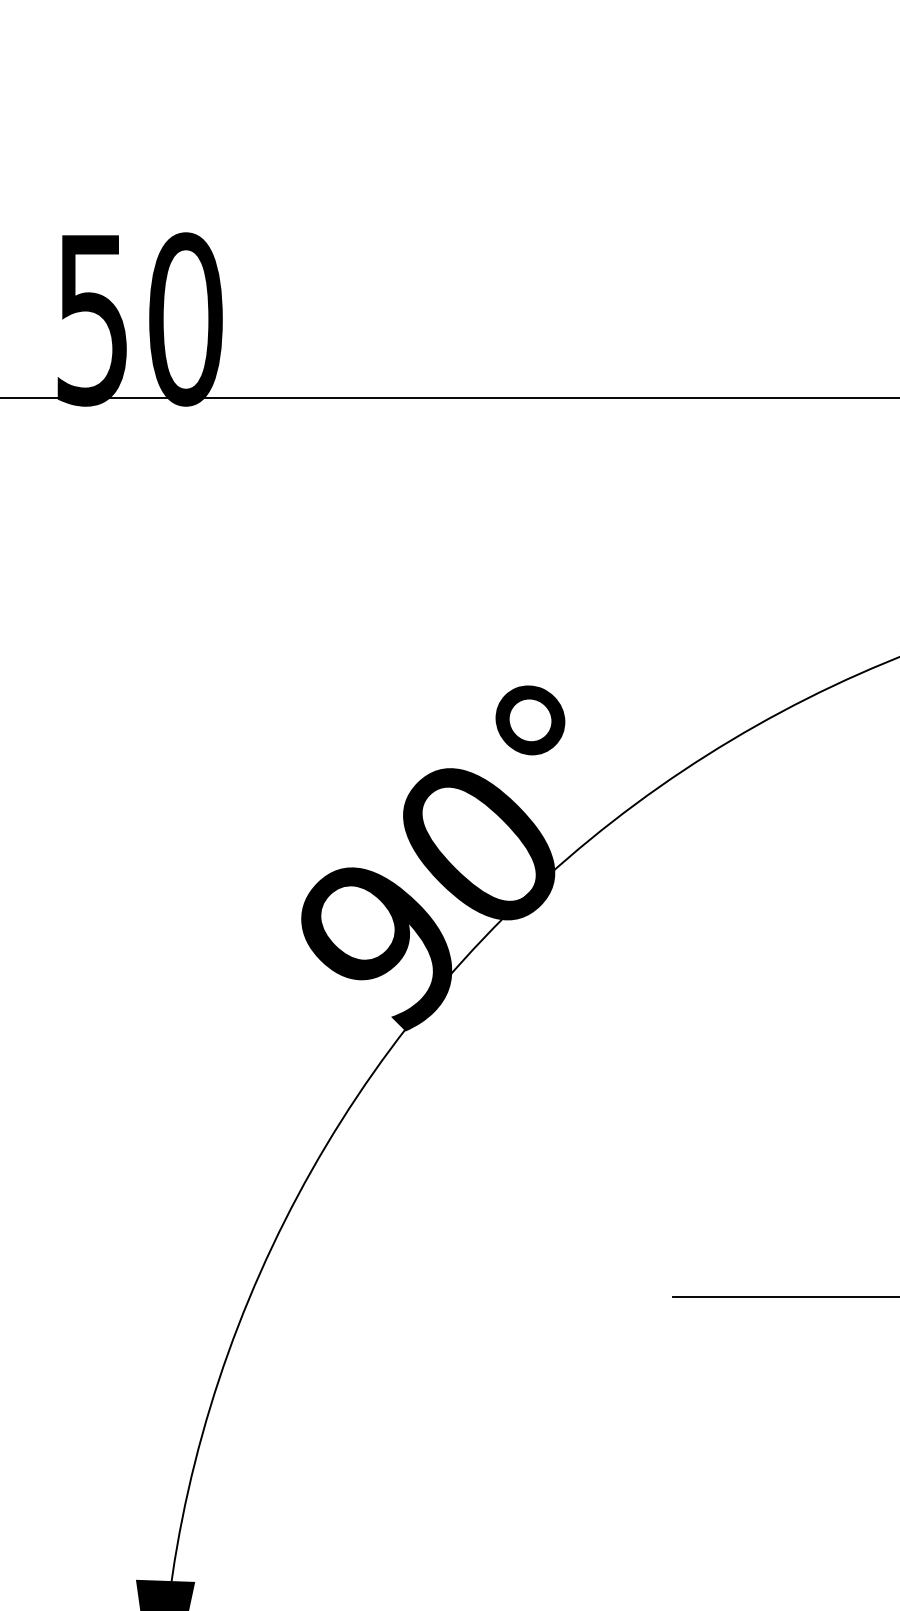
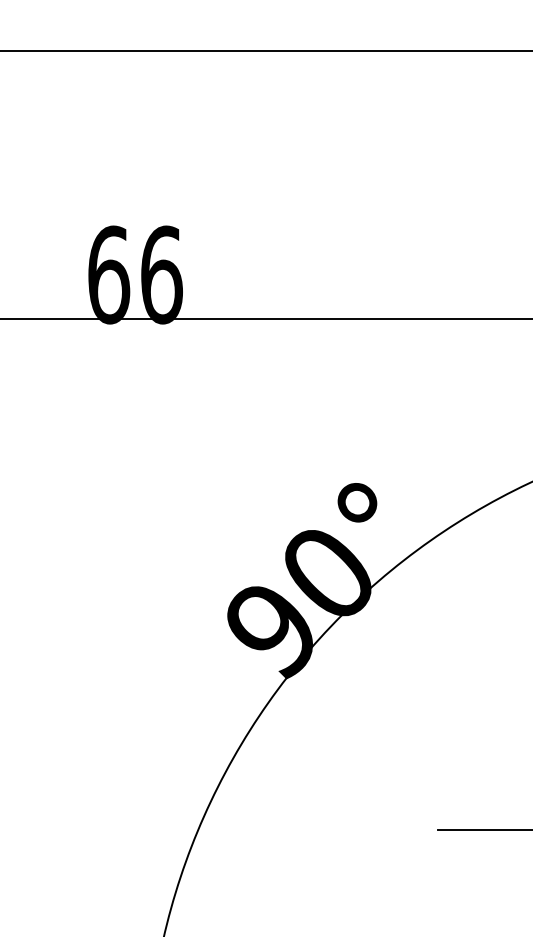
text: (139, 318) -> (135, 274), 50 -> 66

